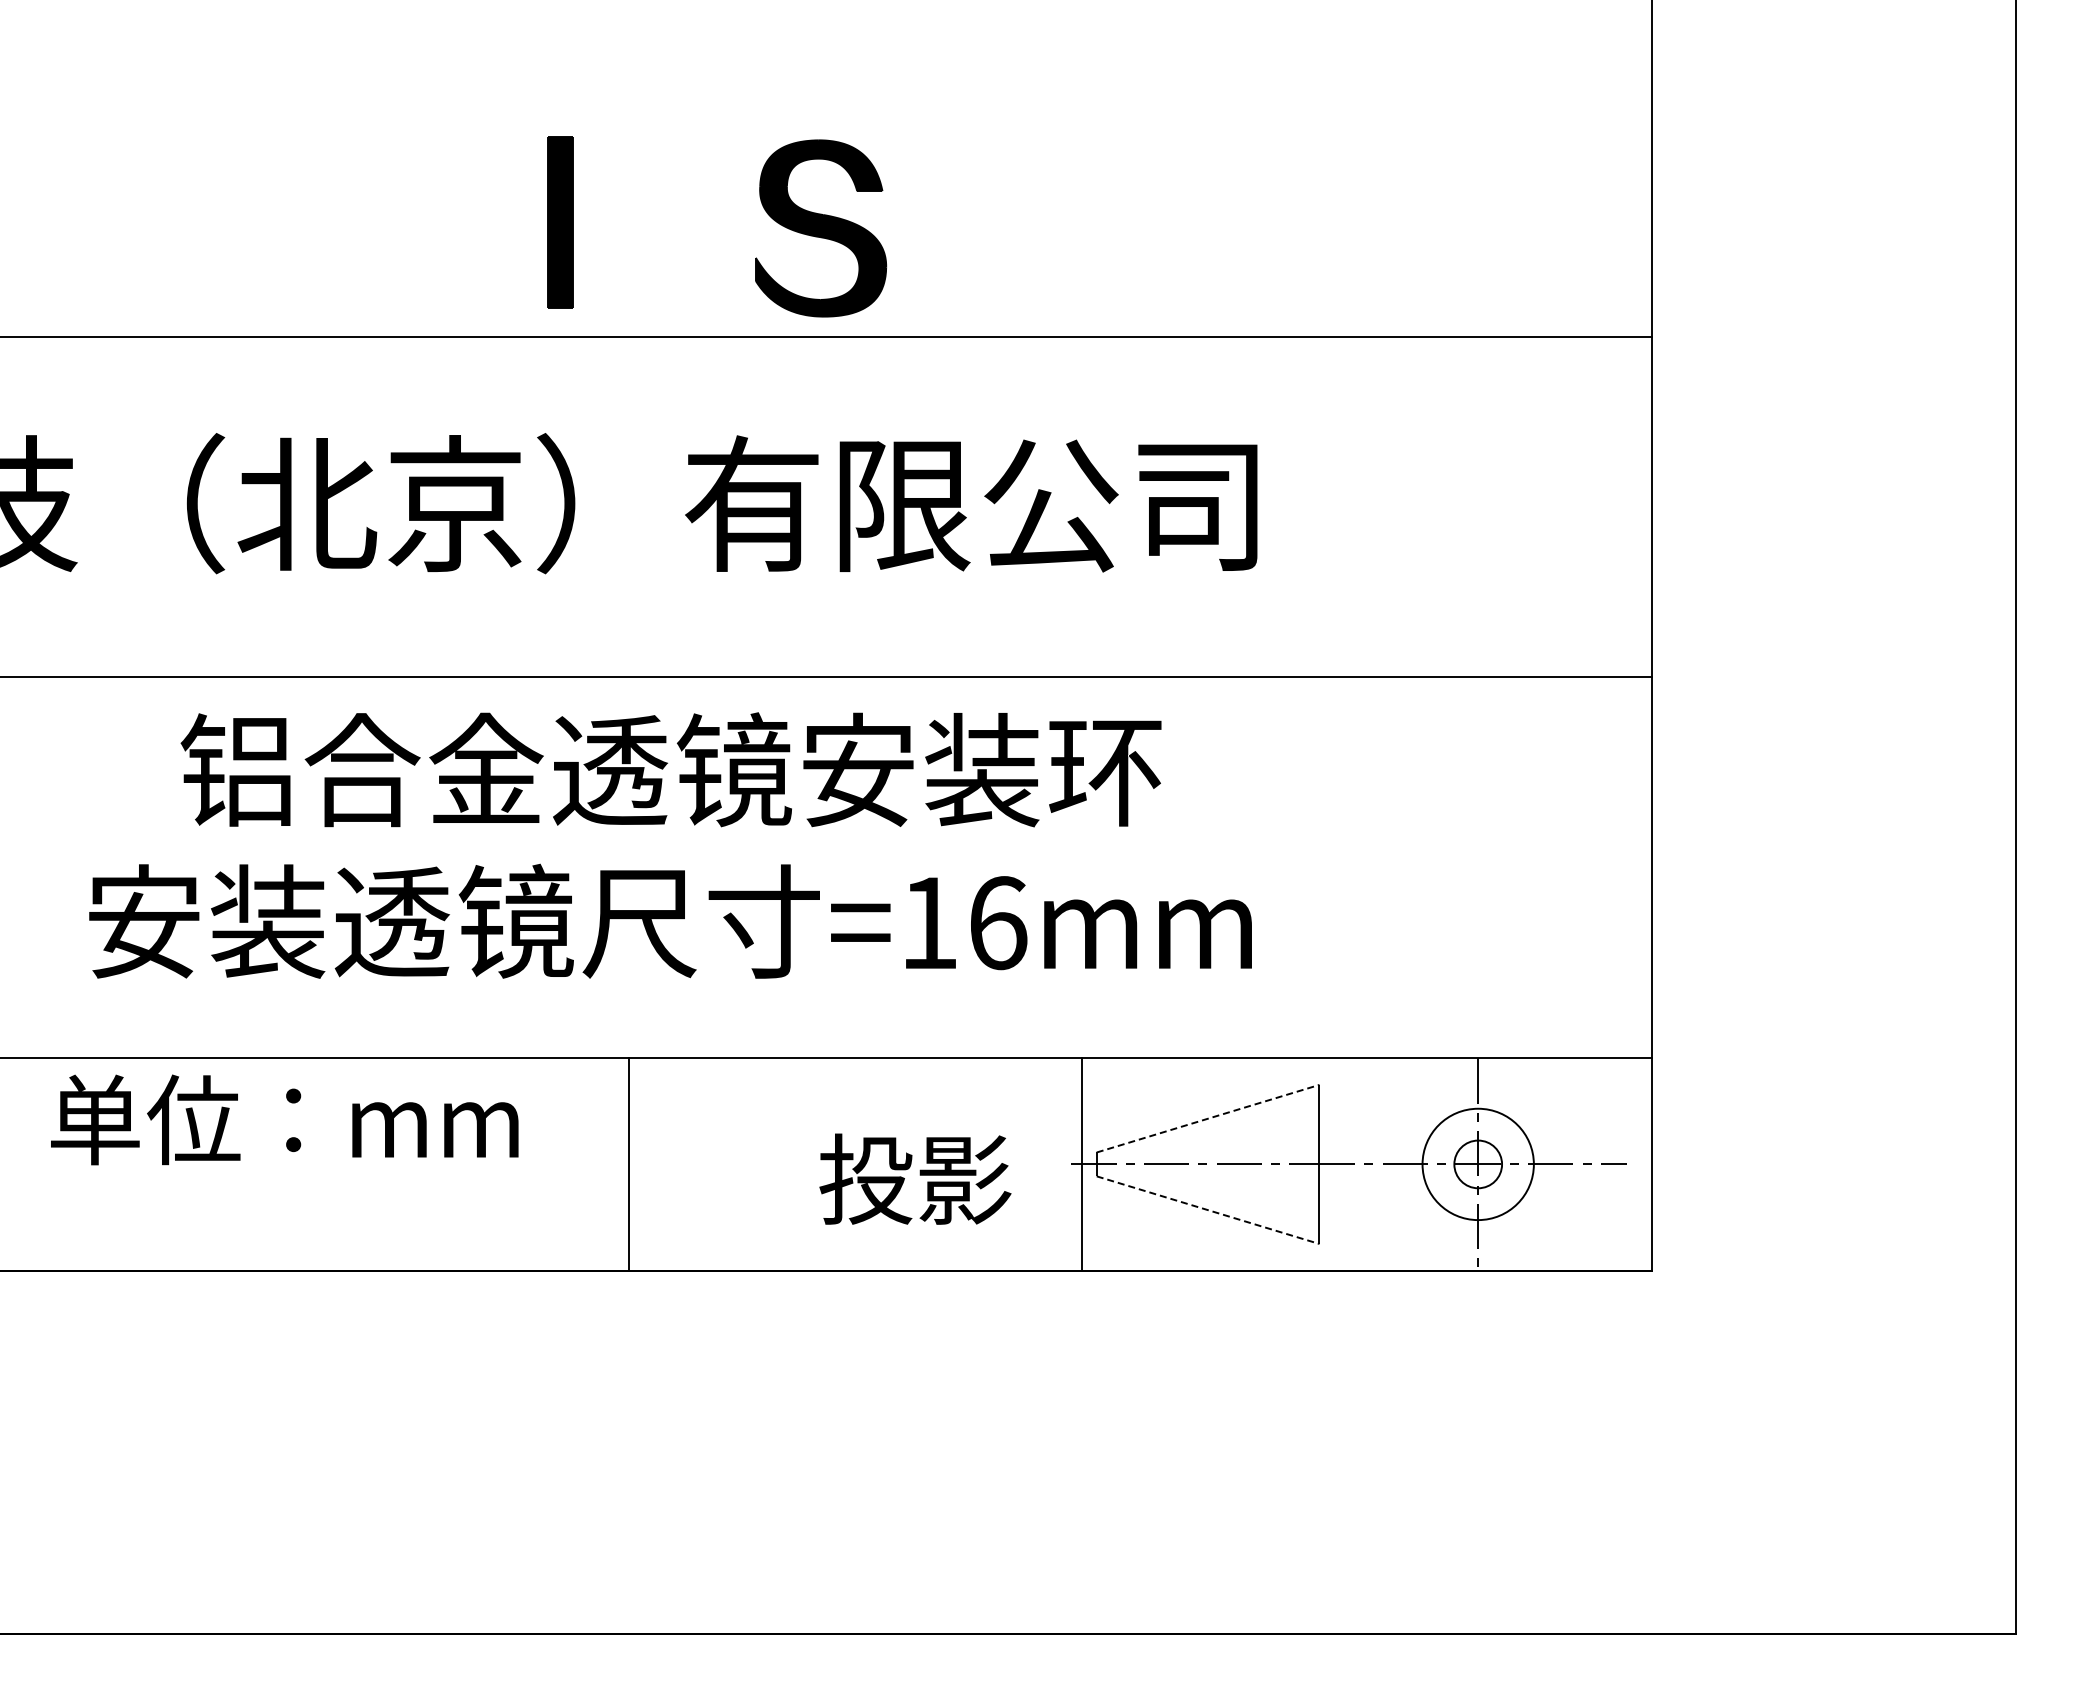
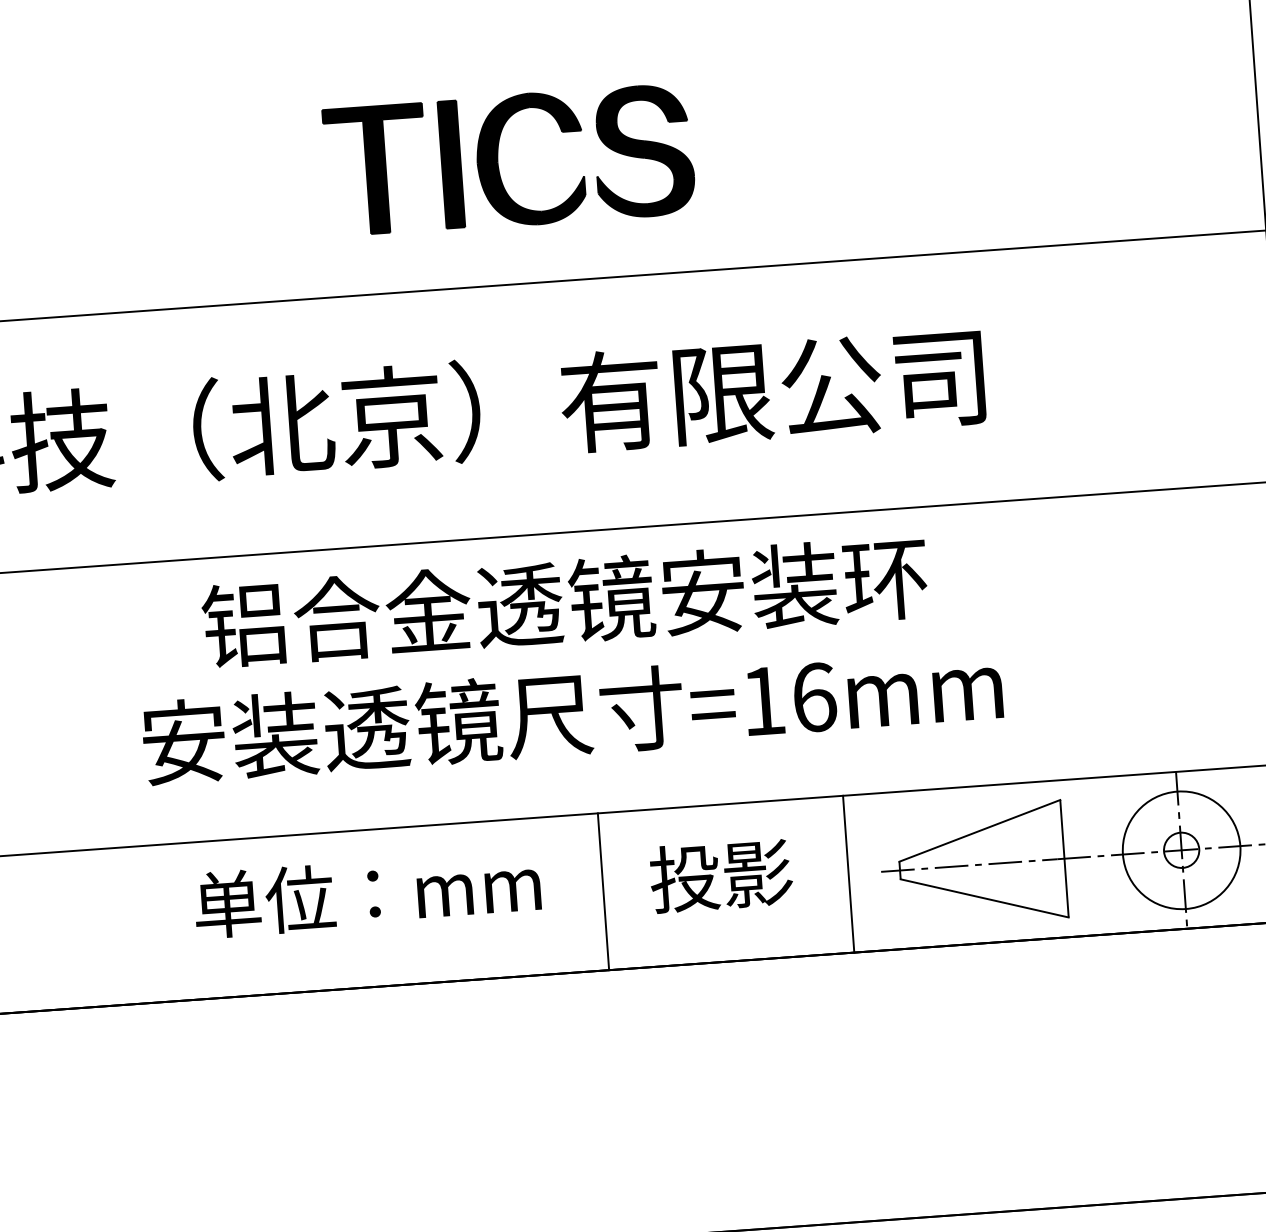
part: (624, 160) -> (498, 154), added
part: (458, 169) -> (376, 169), added
part: (560, 222) -> (451, 164), moved
part: (821, 228) -> (644, 151), moved
line: (1208, 1118) -> (980, 830), dashed -> solid
text: (284, 1119) -> (367, 893), moved
circle: (1477, 1163) -> (1181, 849), size x1.43
line: (629, 1164) -> (603, 891), moved
line: (1082, 1164) -> (848, 874), moved
text: (915, 1178) -> (721, 875), moved
line: (1208, 1210) -> (984, 898), dashed -> solid

